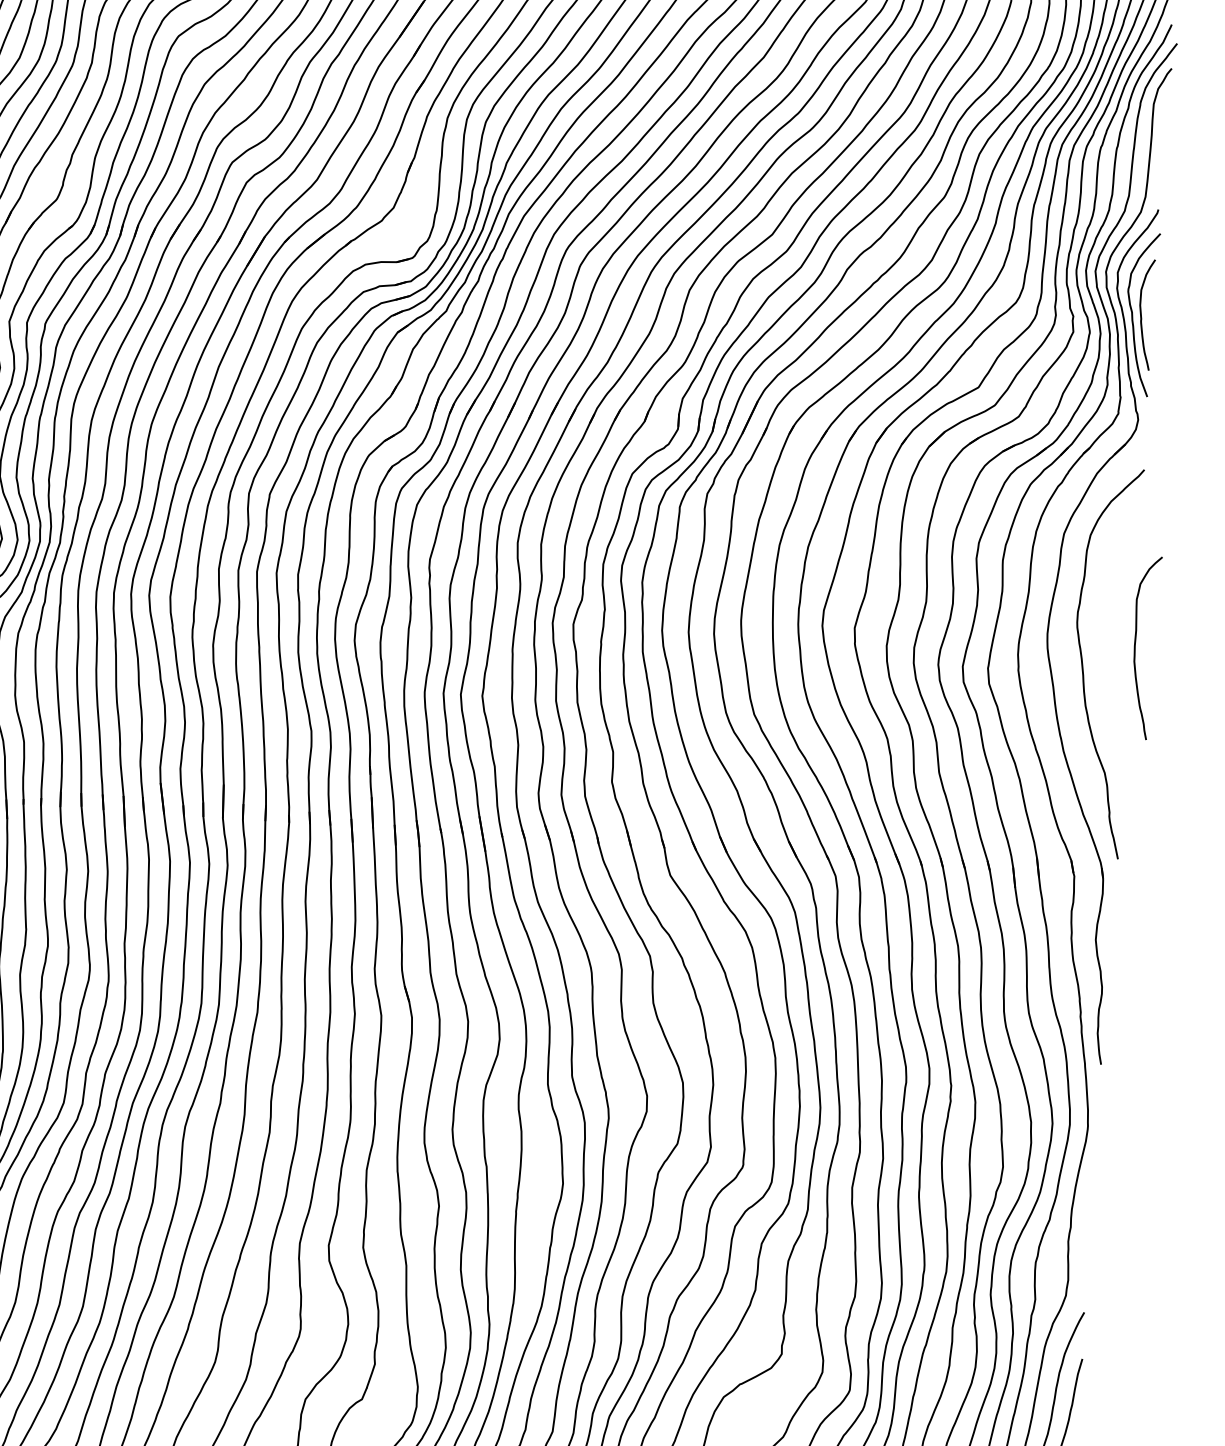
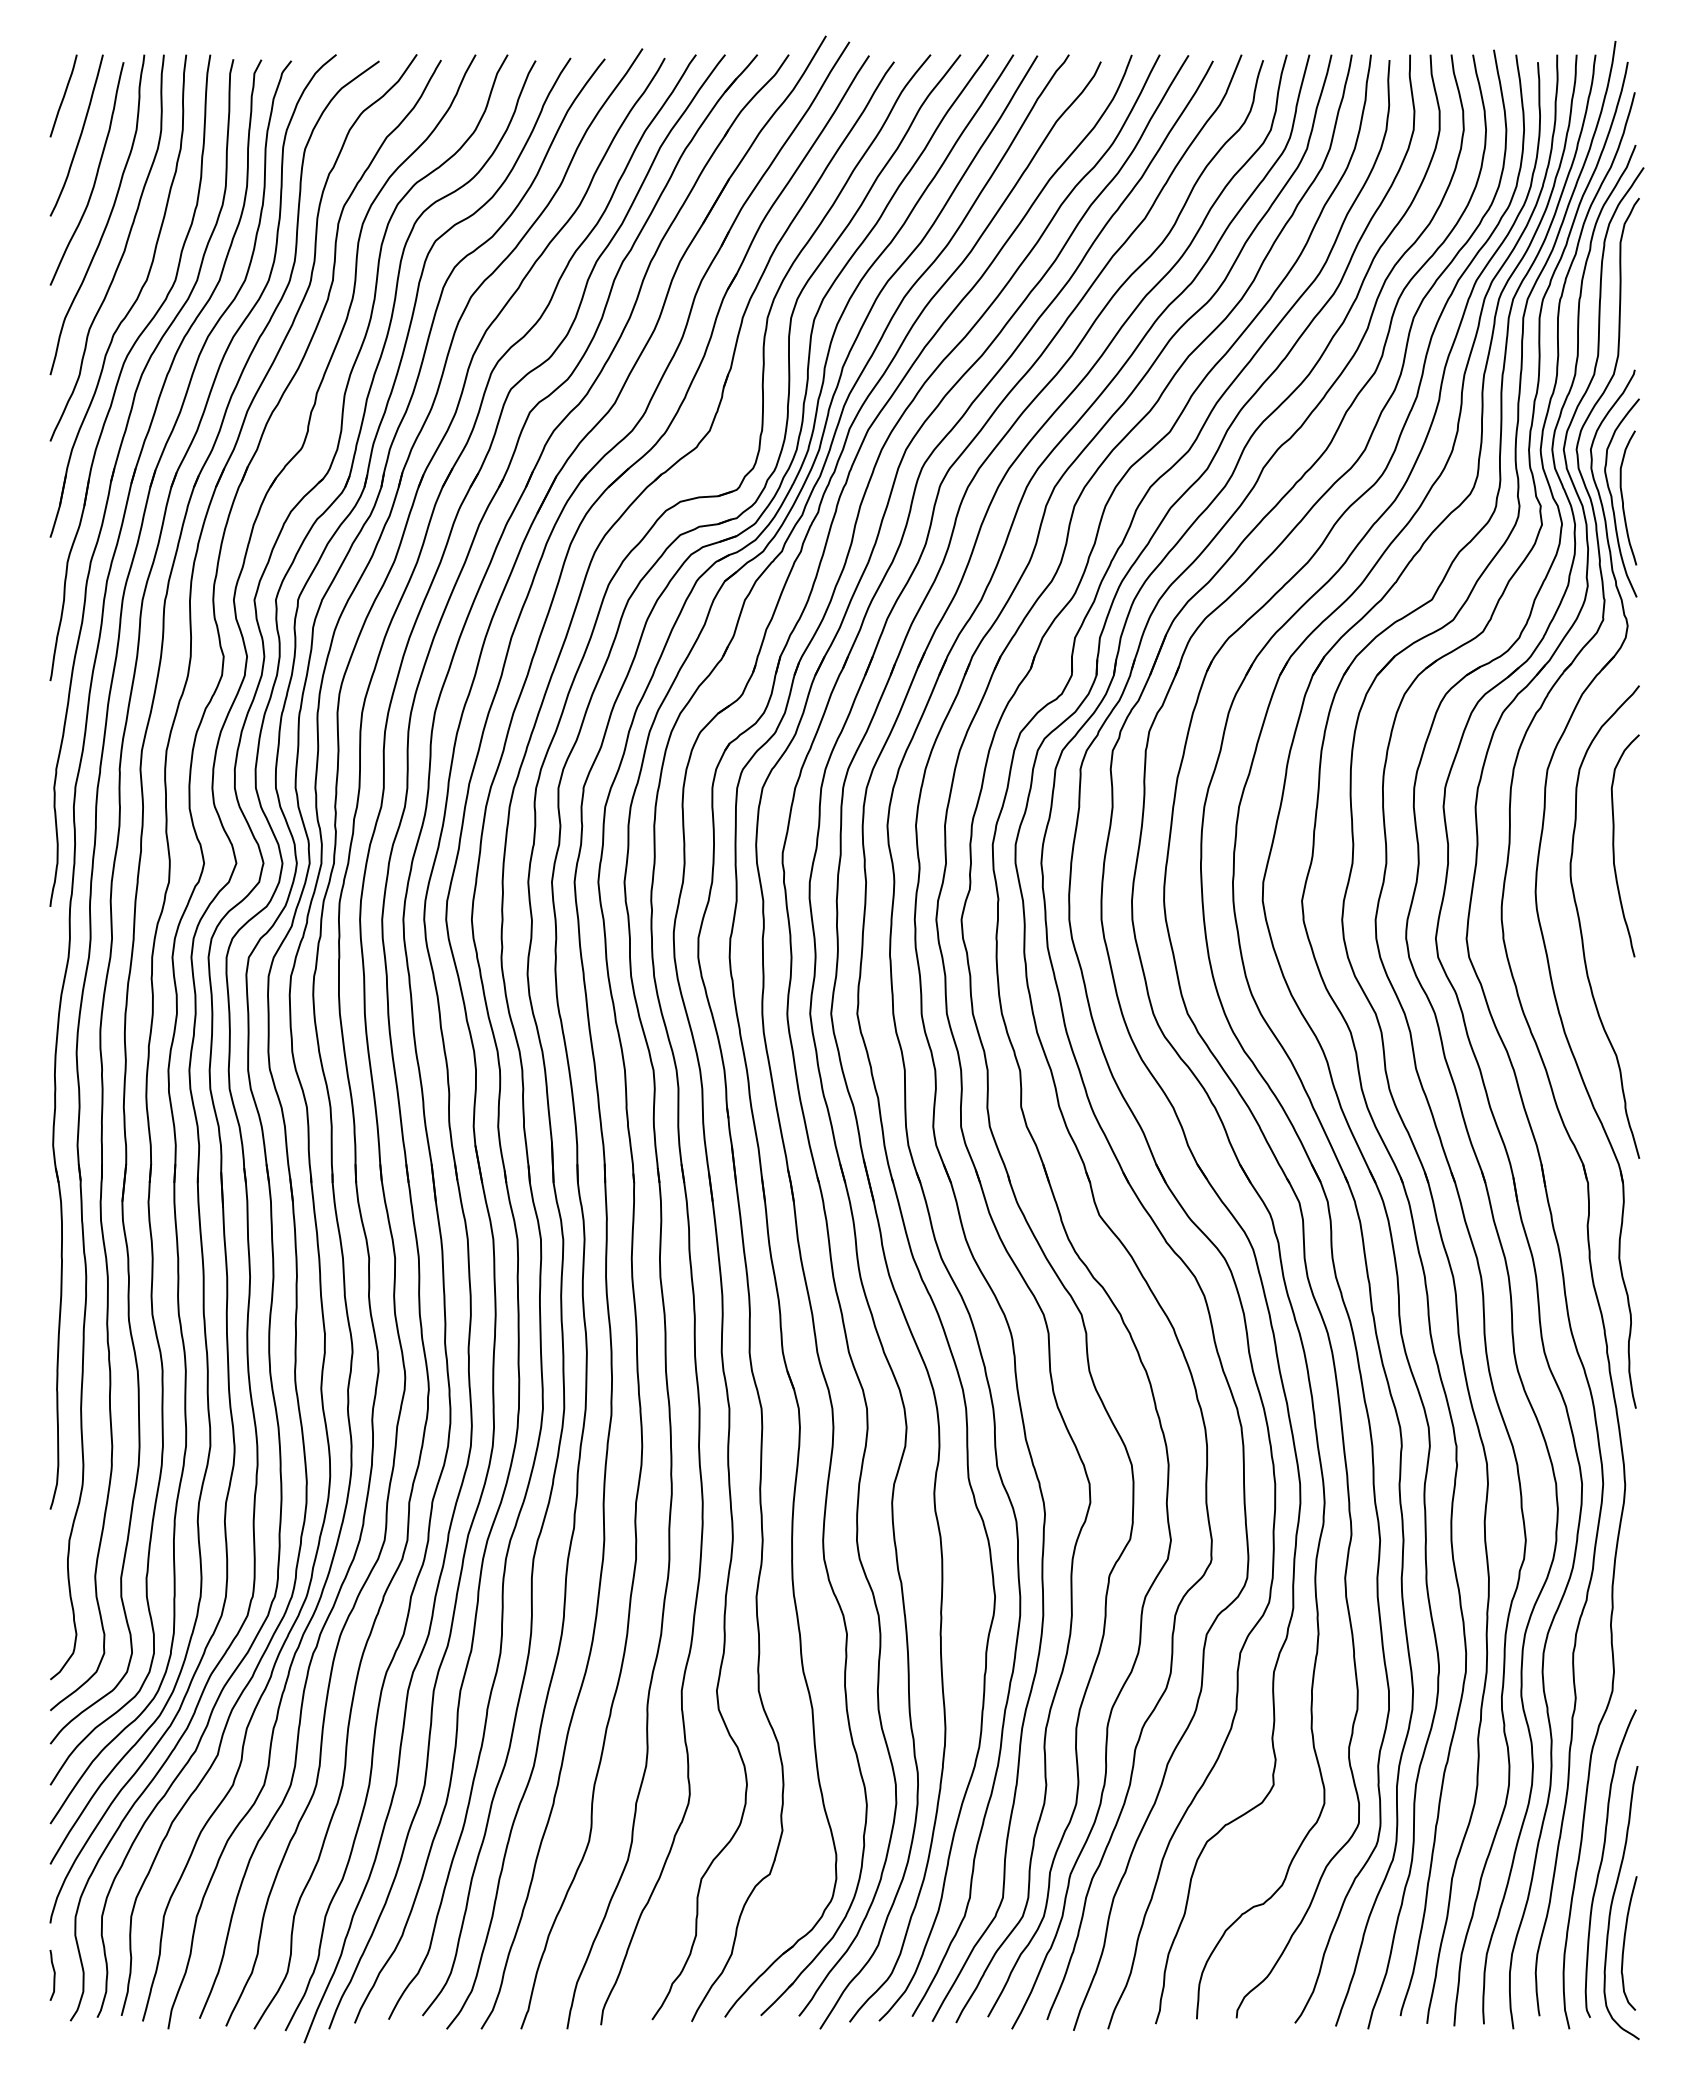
curve: (1135, 646) -> (1614, 845), moved

